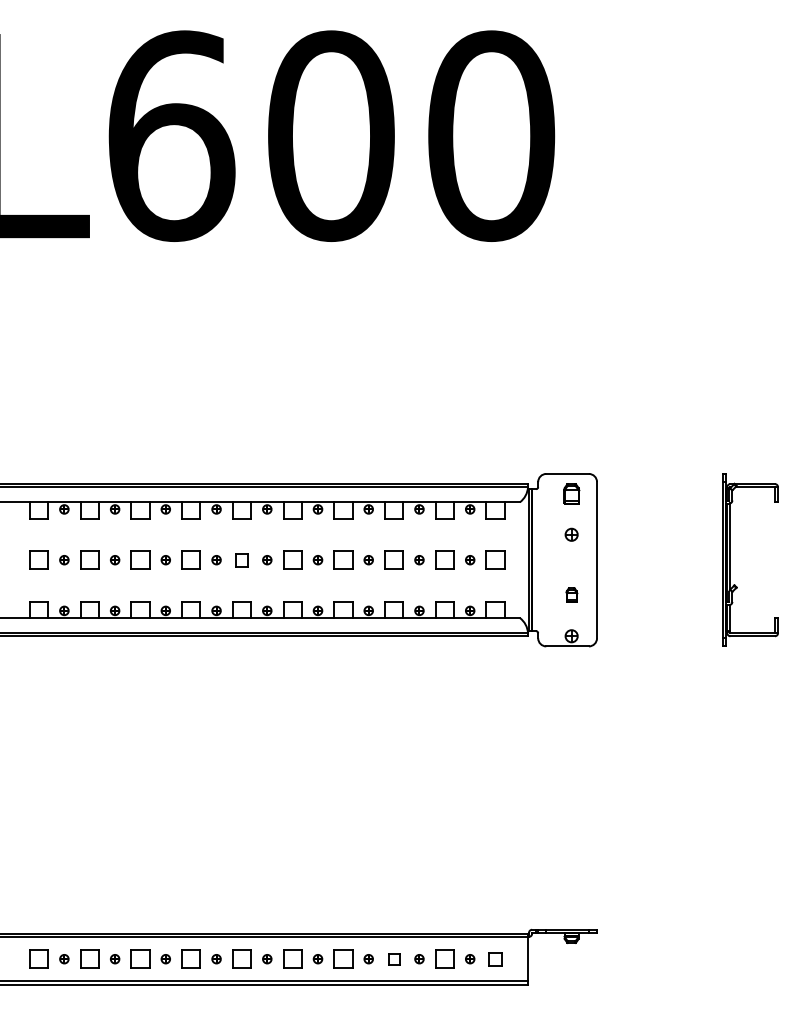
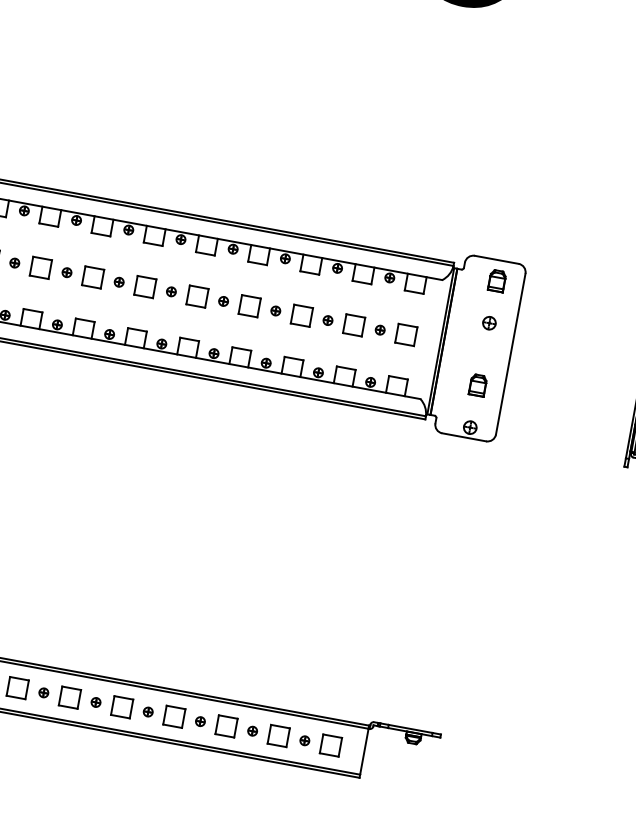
part: (241, 559) -> (144, 286), size x1.43
part: (571, 594) -> (477, 384), size x1.43
part: (393, 958) -> (226, 725), size x1.67
part: (495, 958) -> (331, 744), size x1.43

